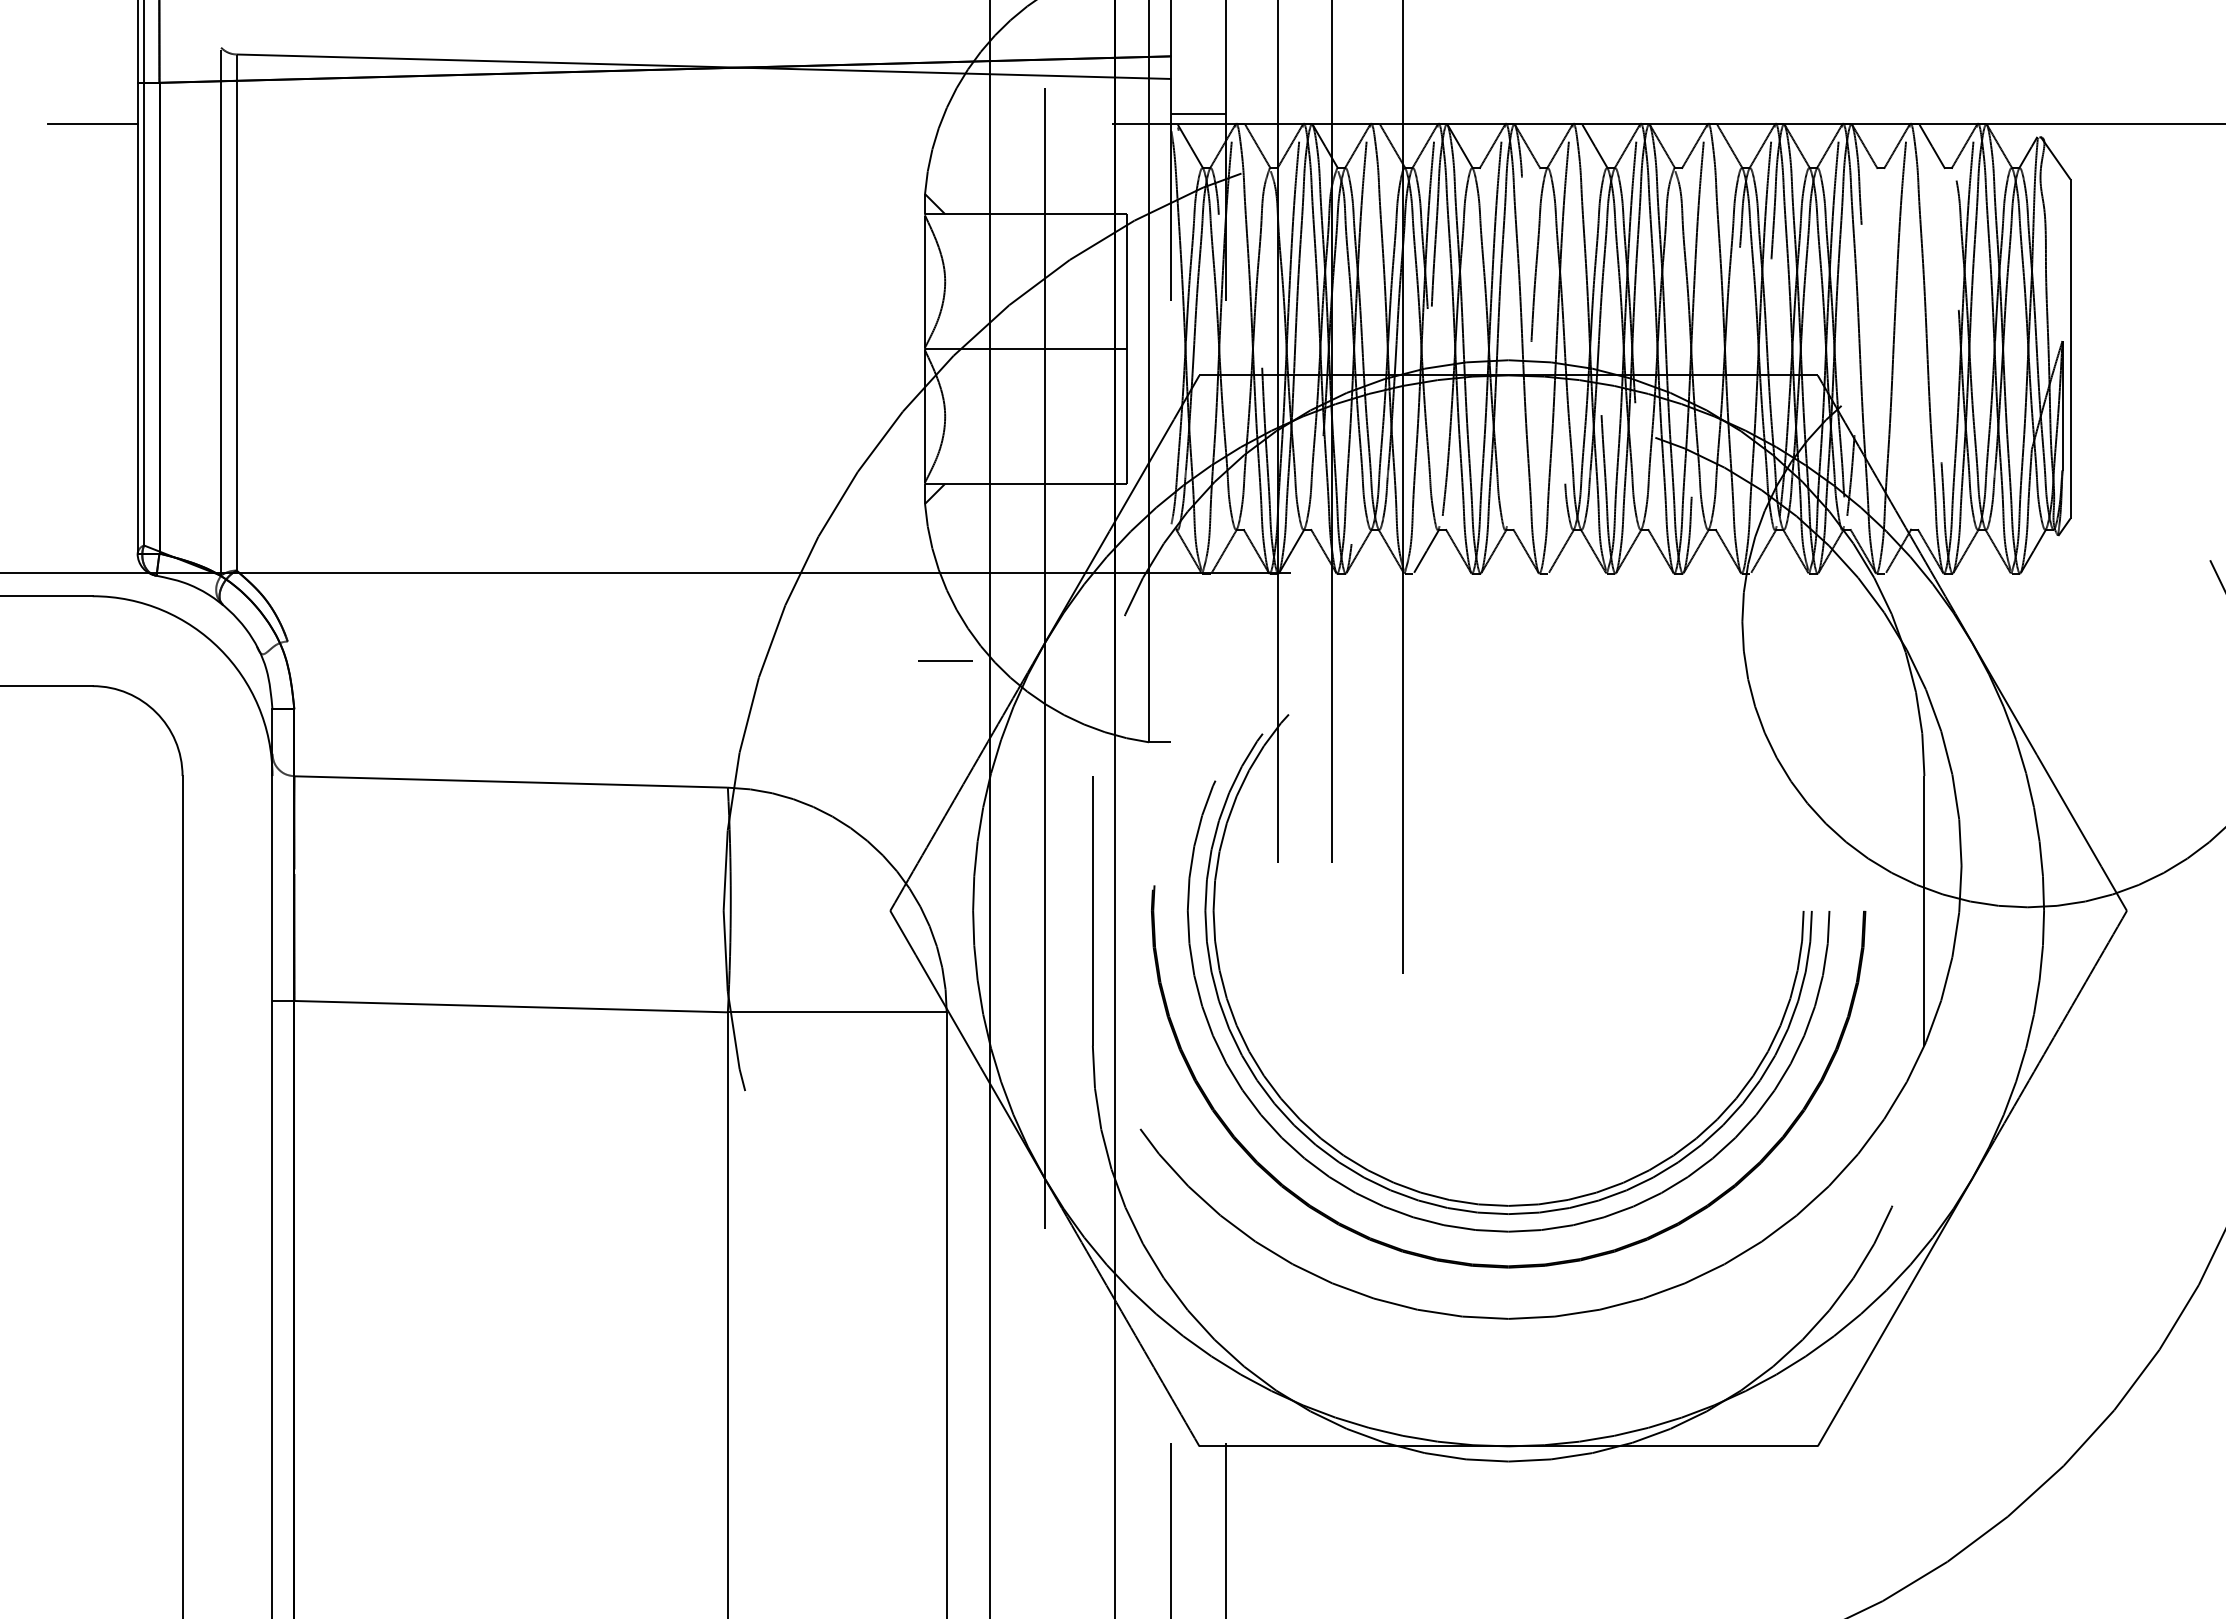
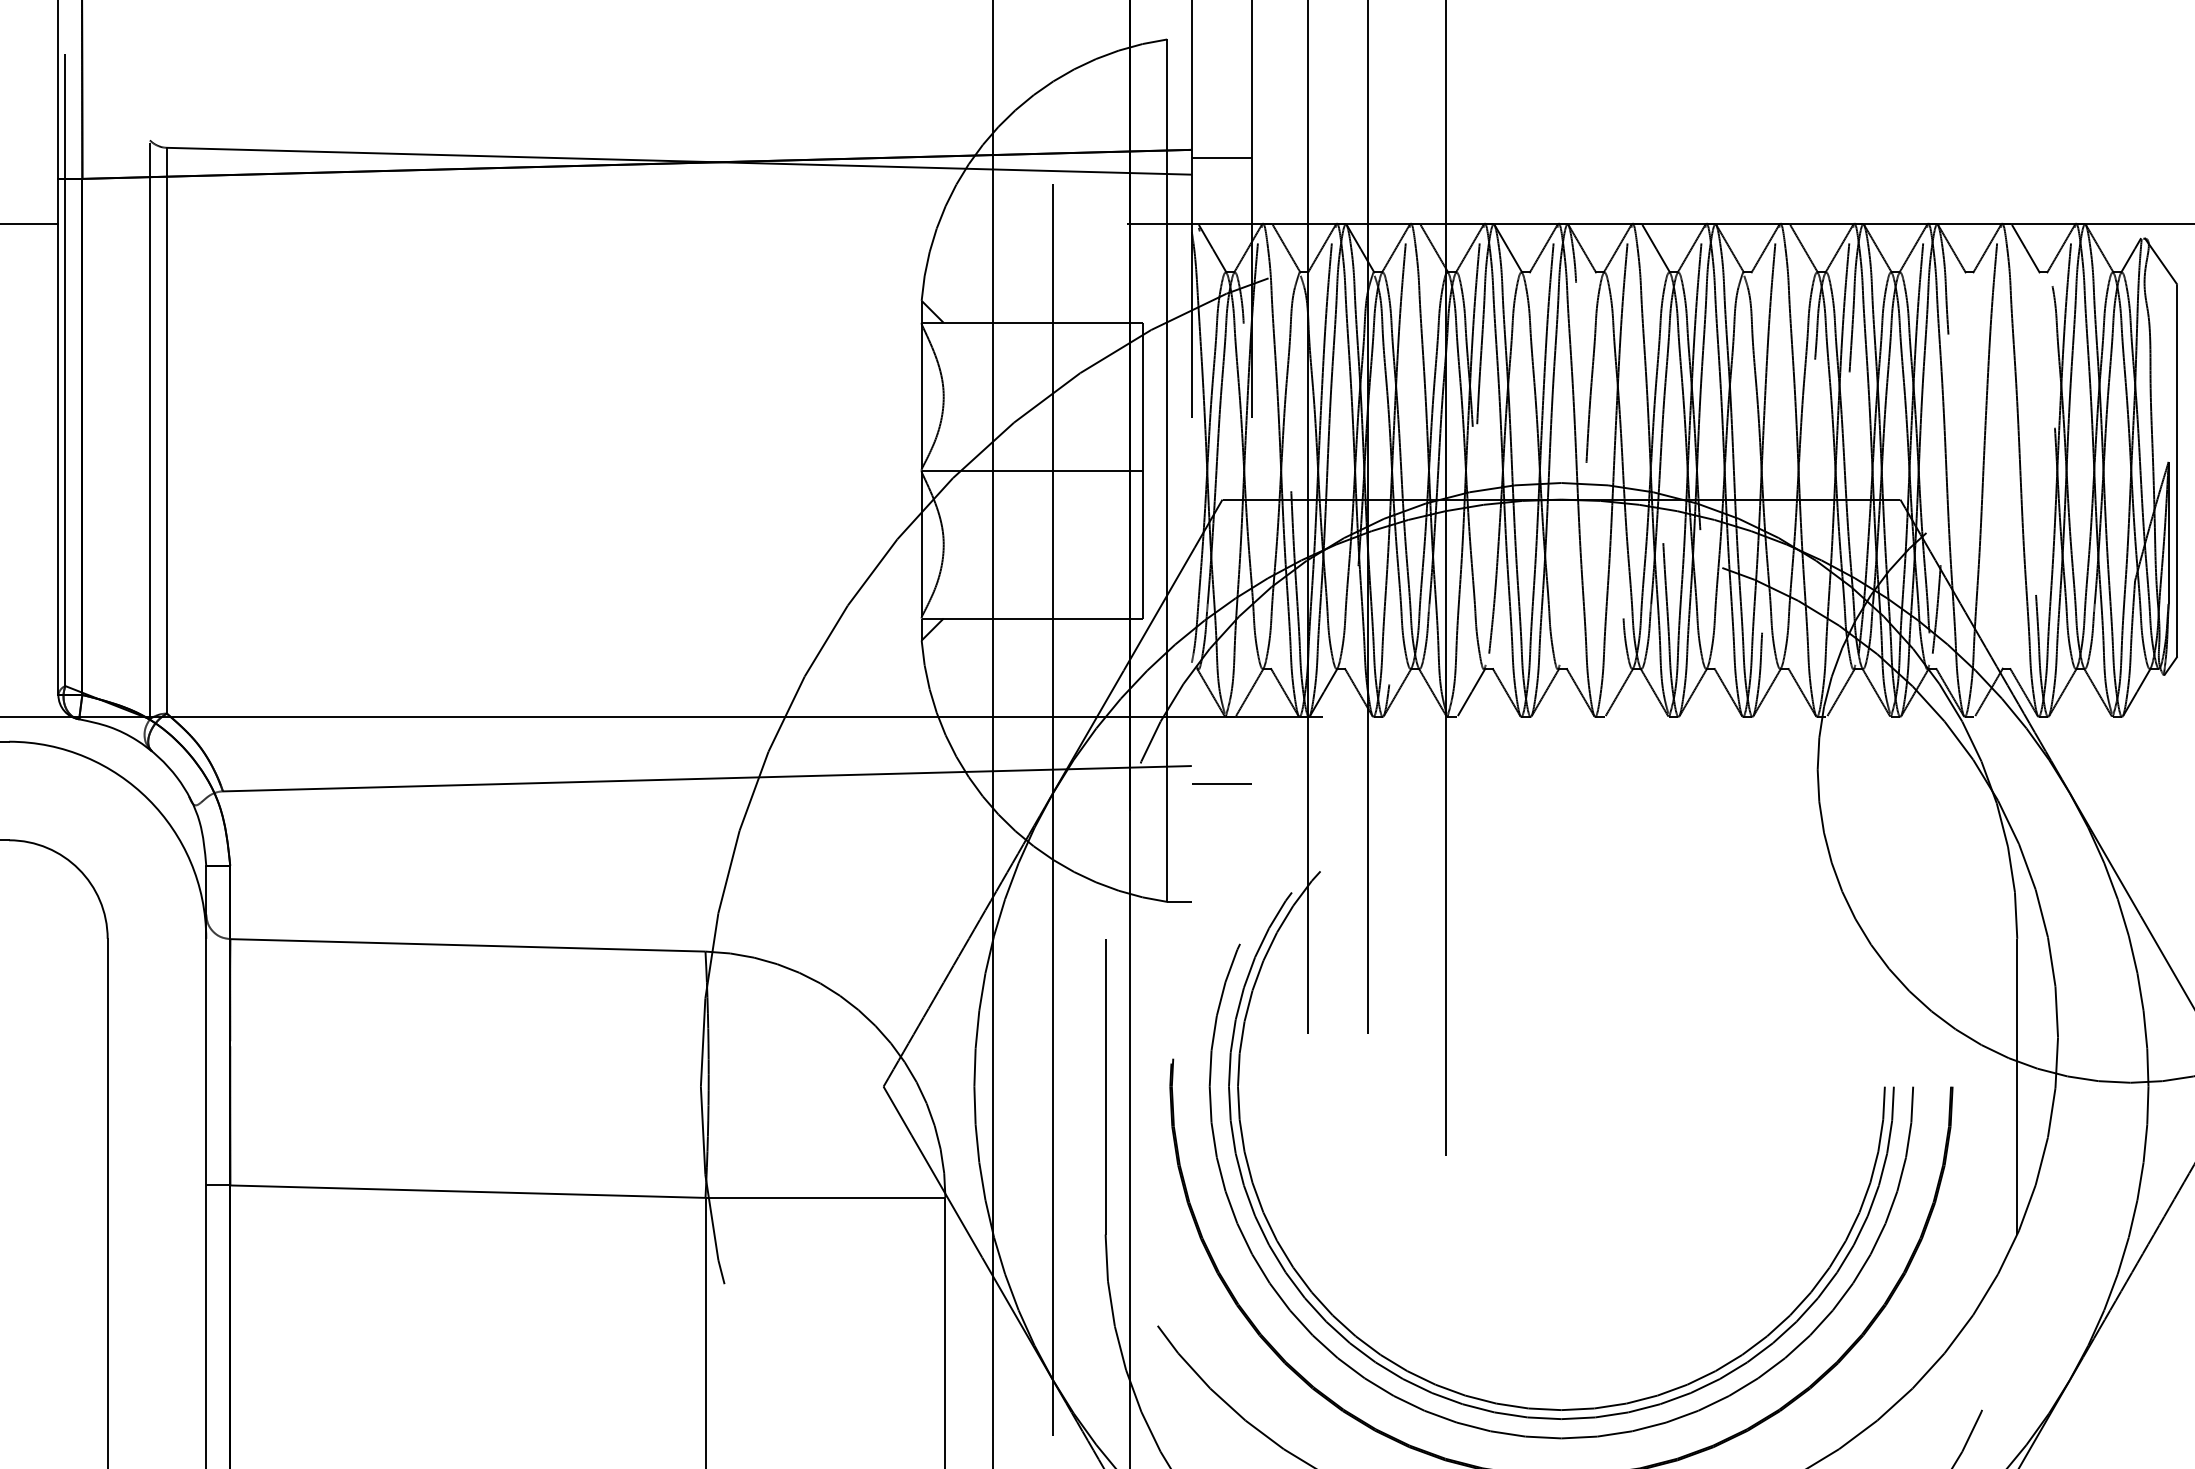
line: (1198, 113) -> (1221, 157), moved
line: (729, 629) -> (707, 778), added
line: (945, 660) -> (1221, 782), moved

